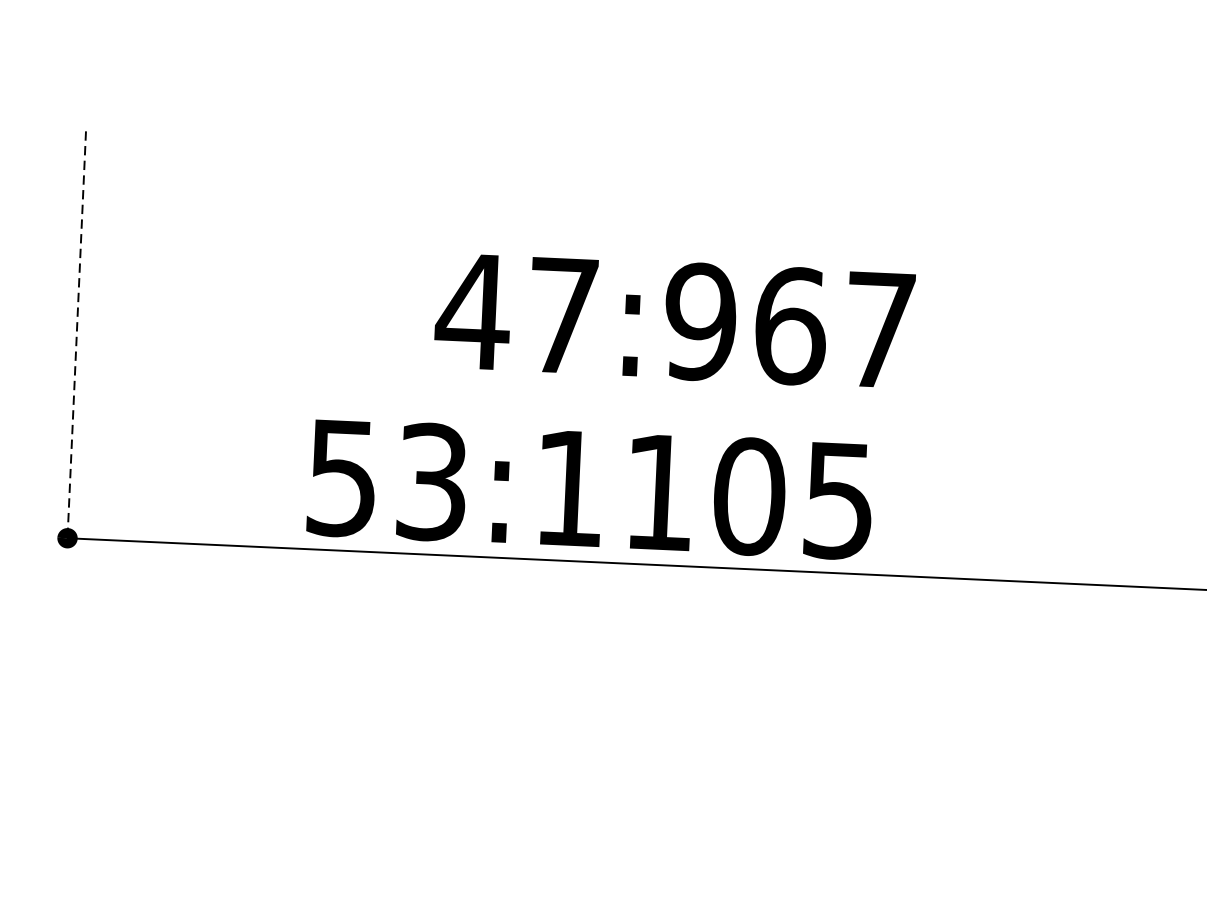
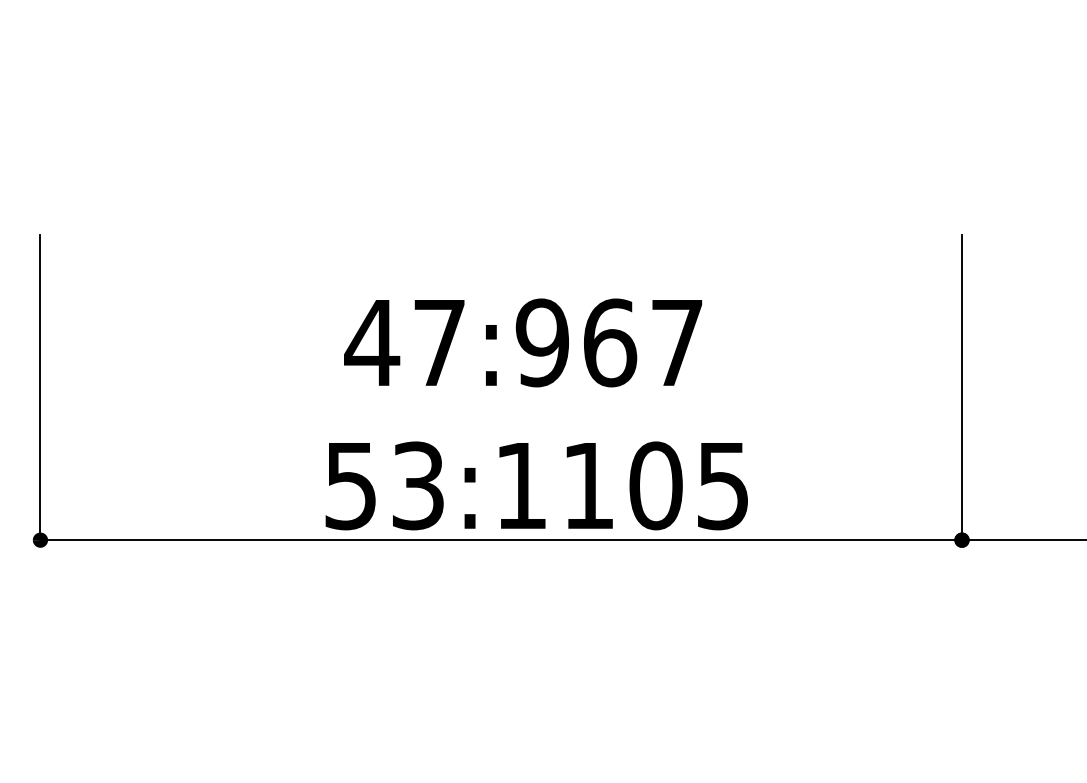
text: (675, 320) -> (523, 342), moved
line: (76, 335) -> (40, 388), dashed -> solid
text: (589, 488) -> (536, 485), moved

